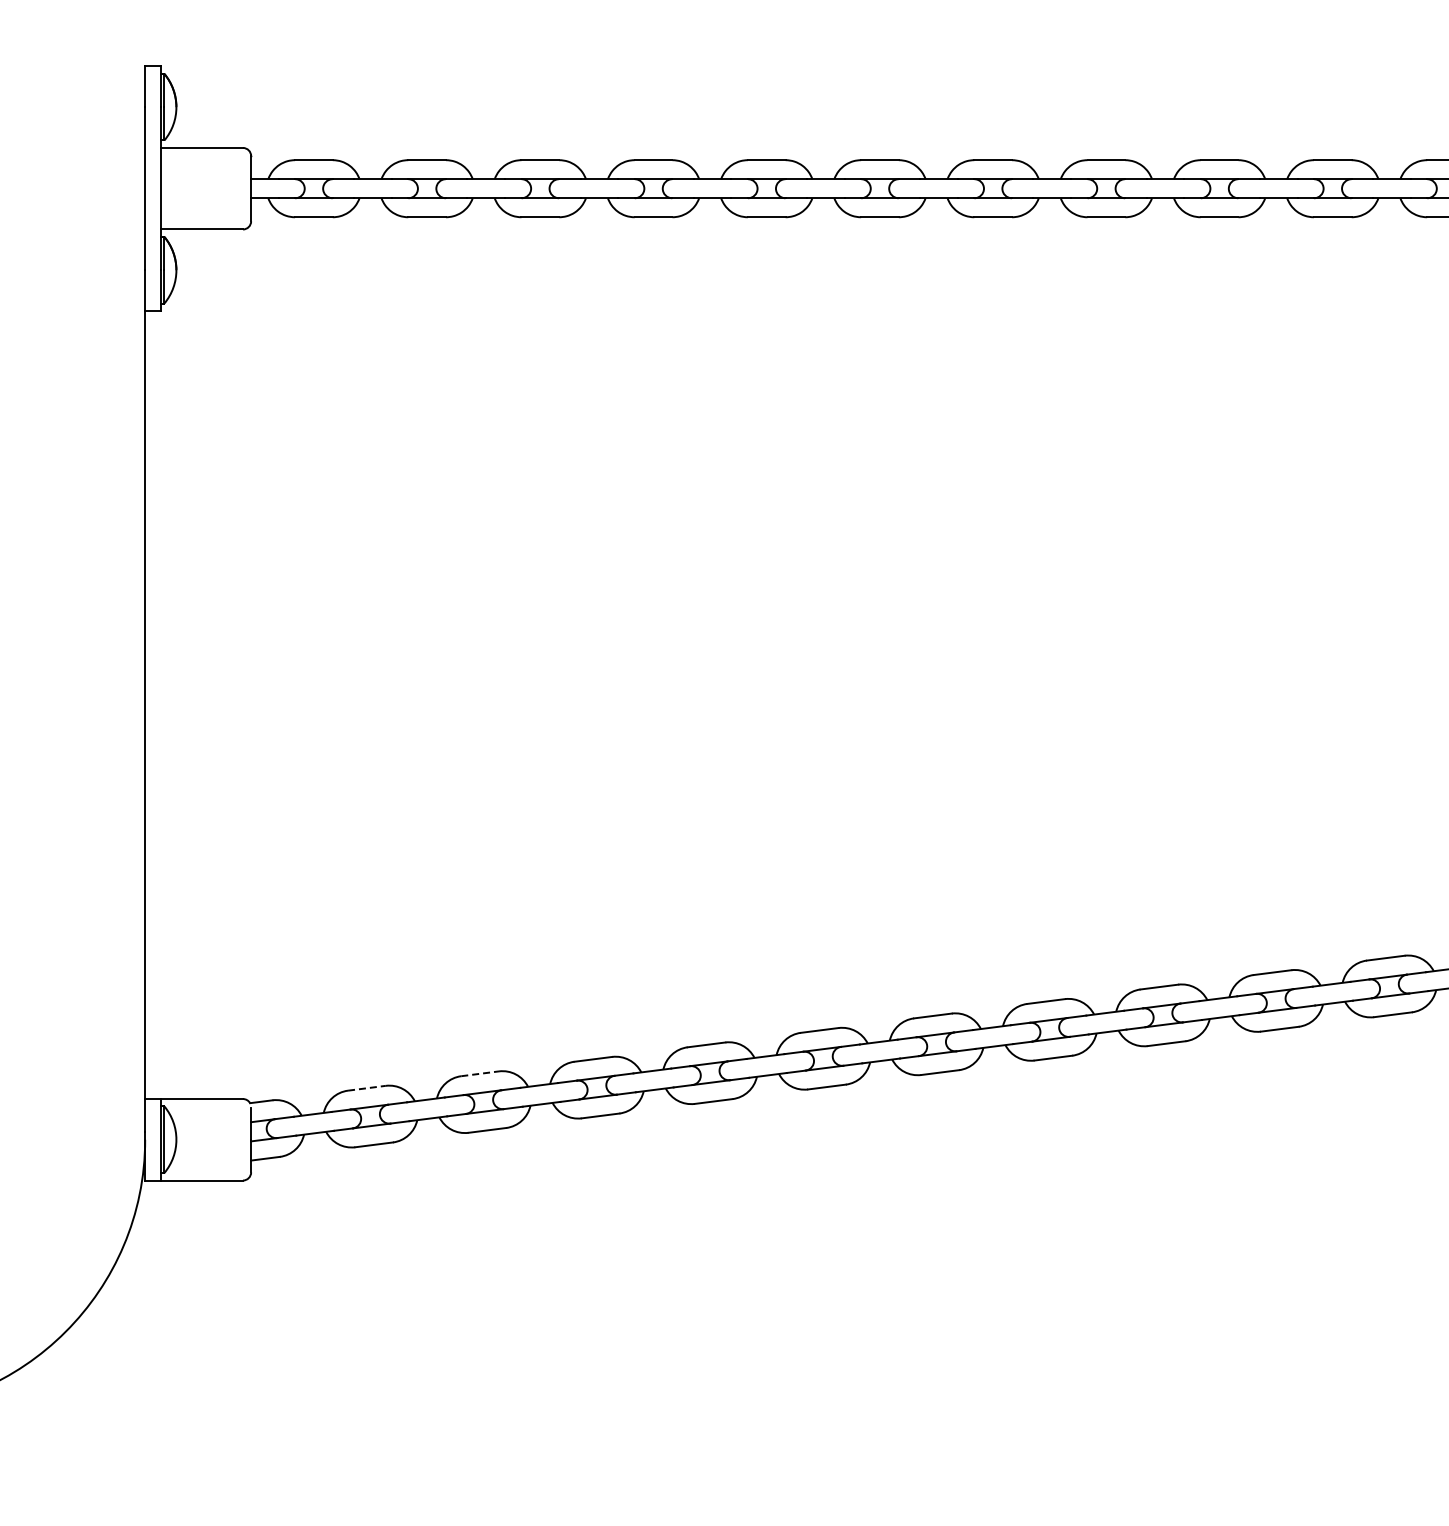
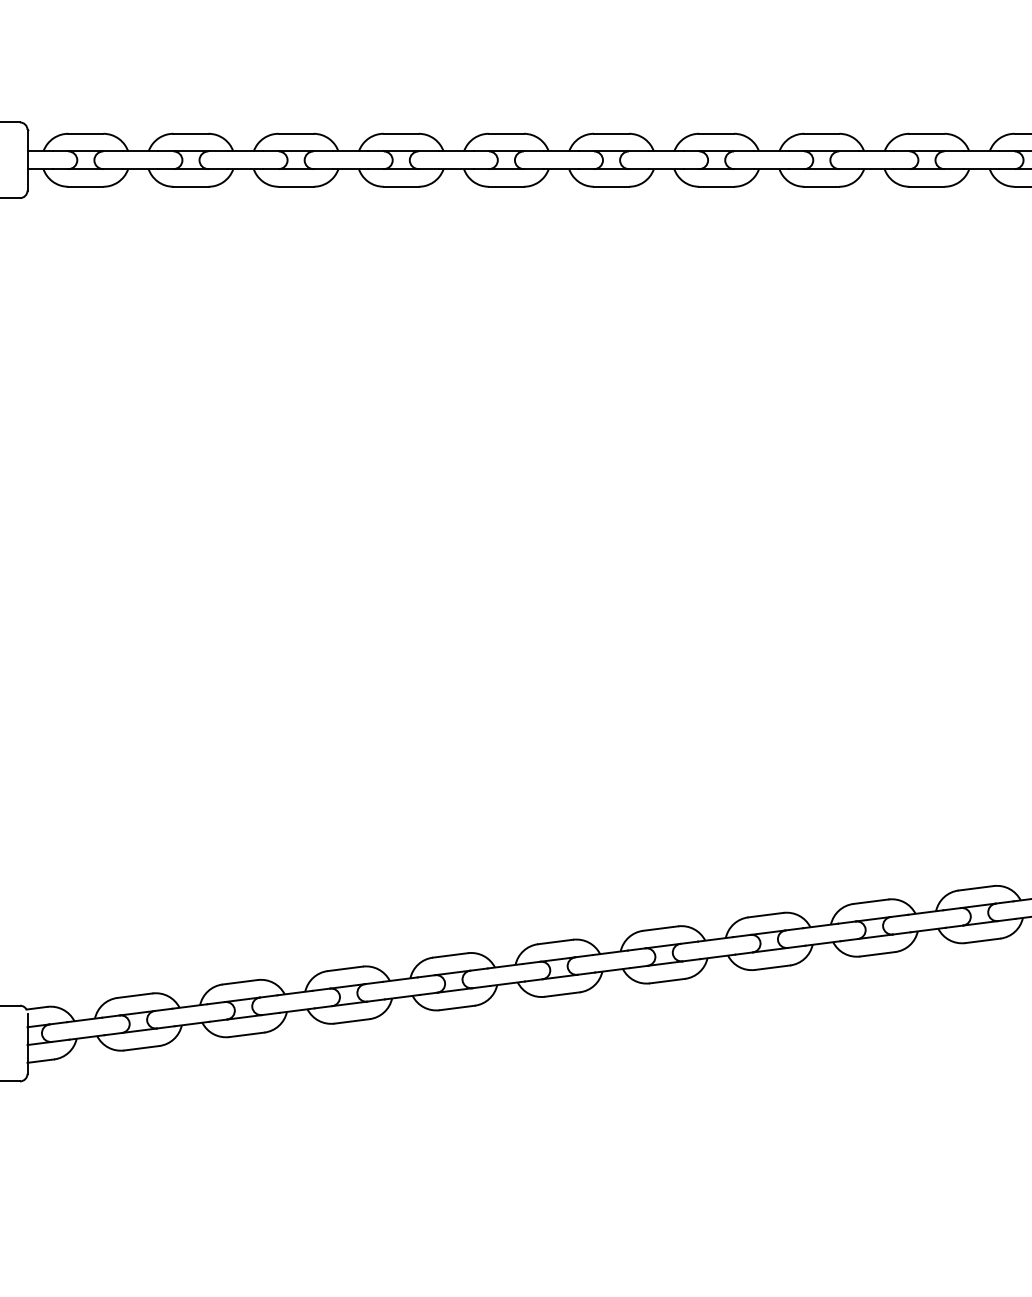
line: (480, 1073) -> (240, 981), dashed -> solid
line: (367, 1088) -> (135, 995), dashed -> solid

